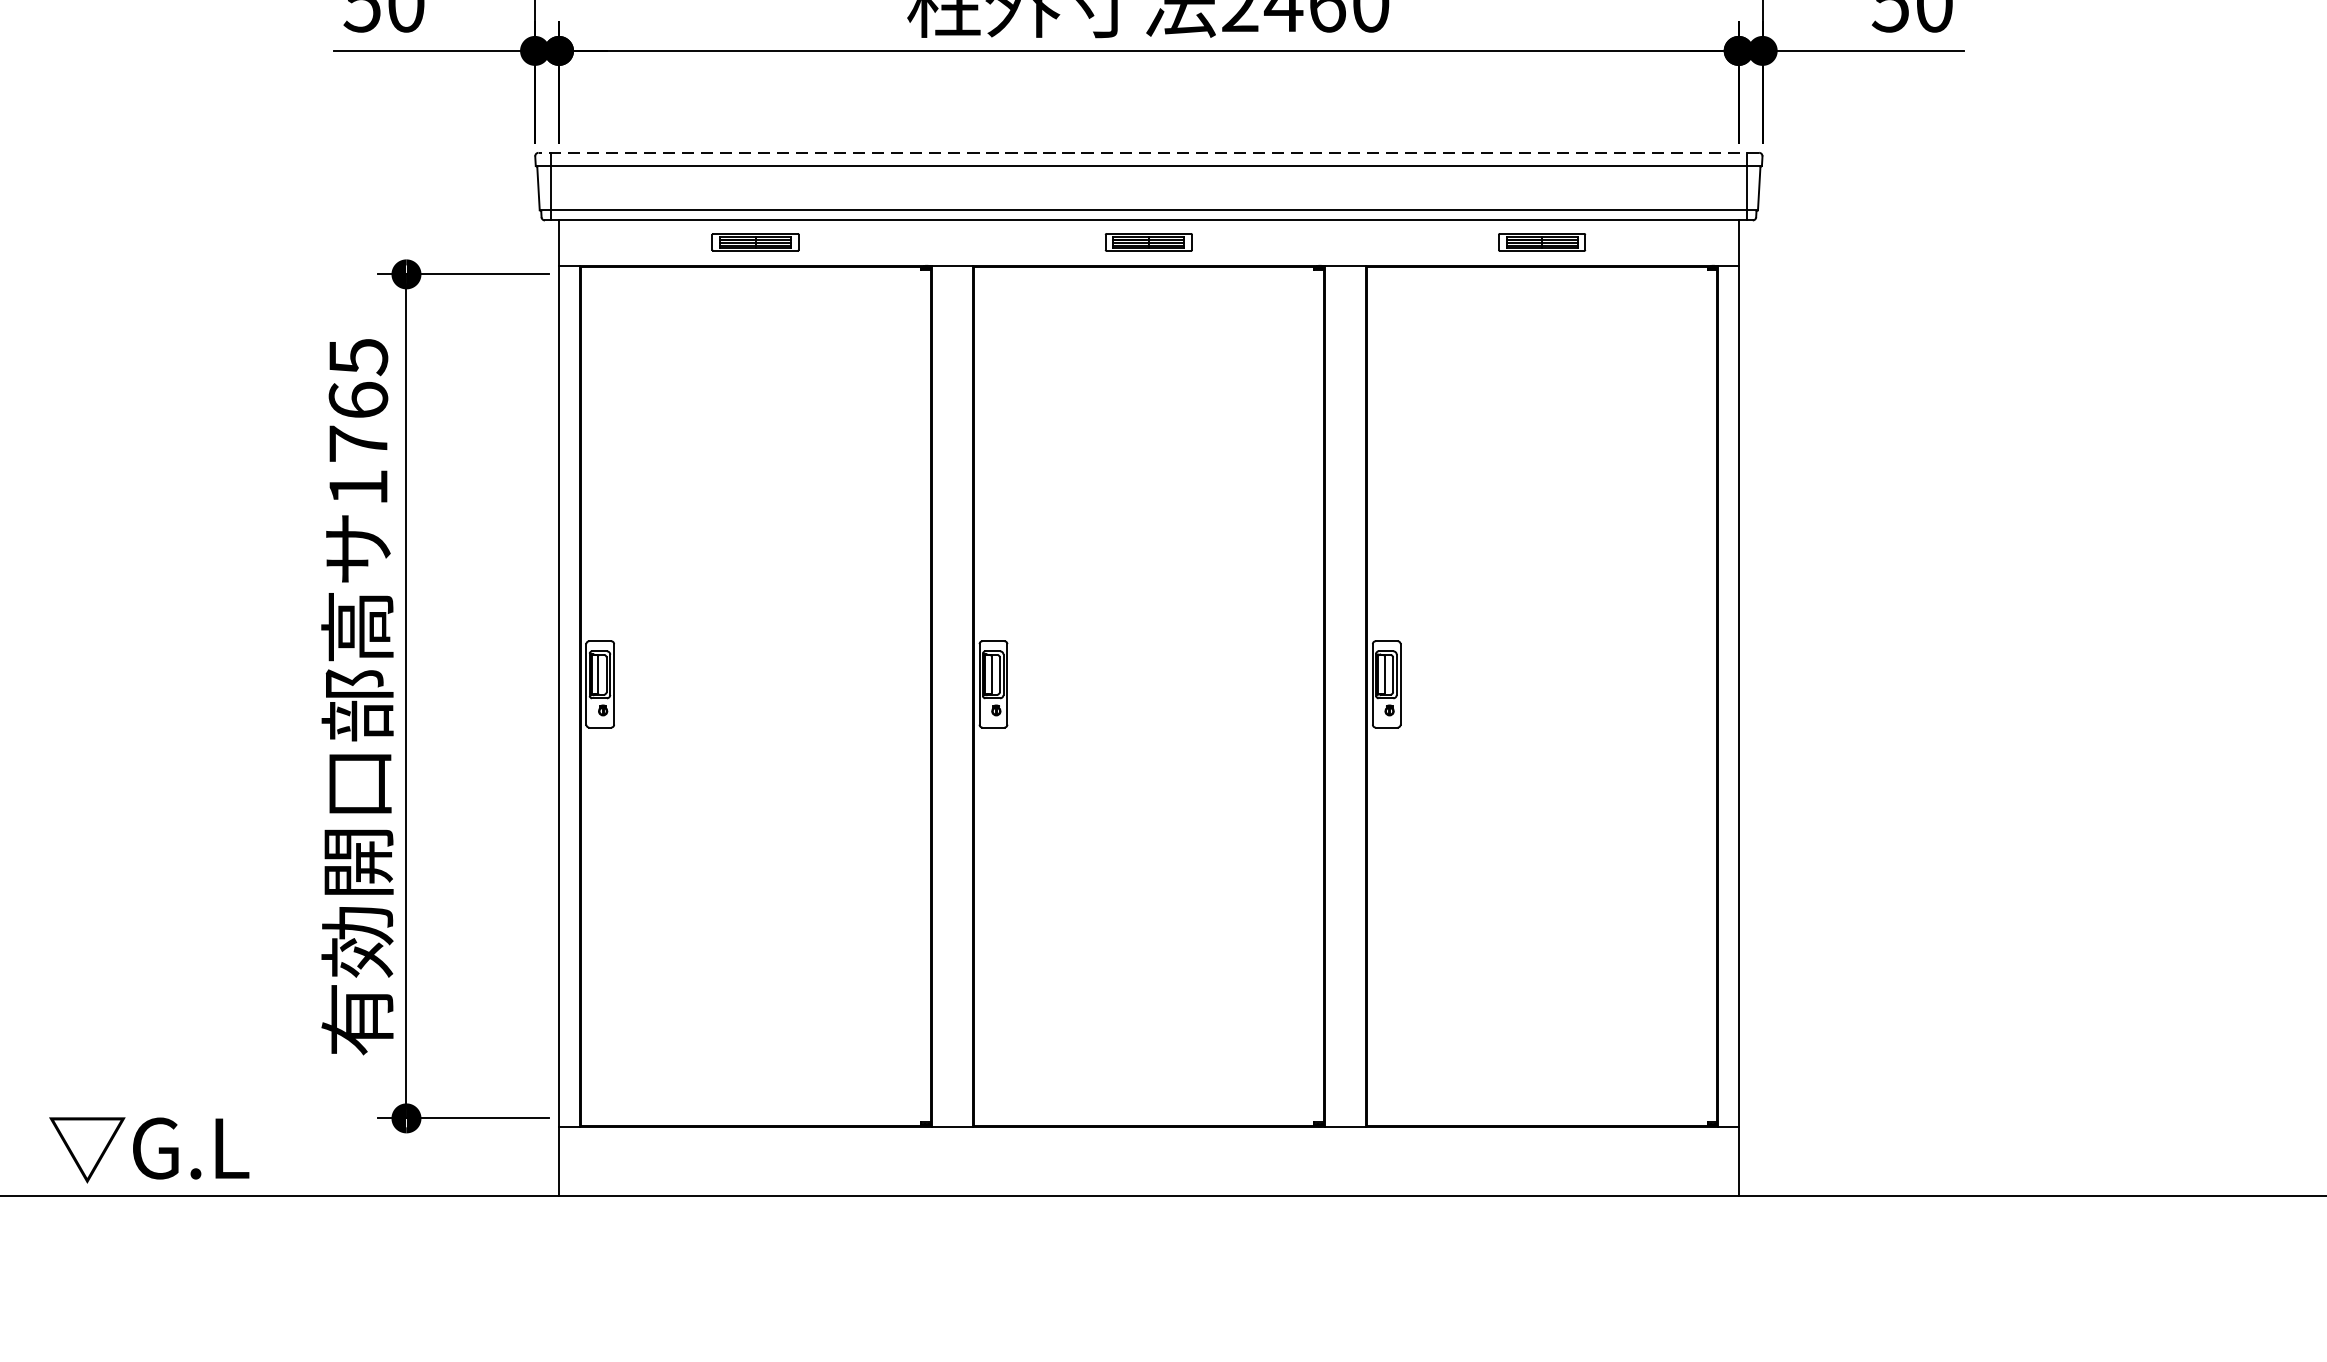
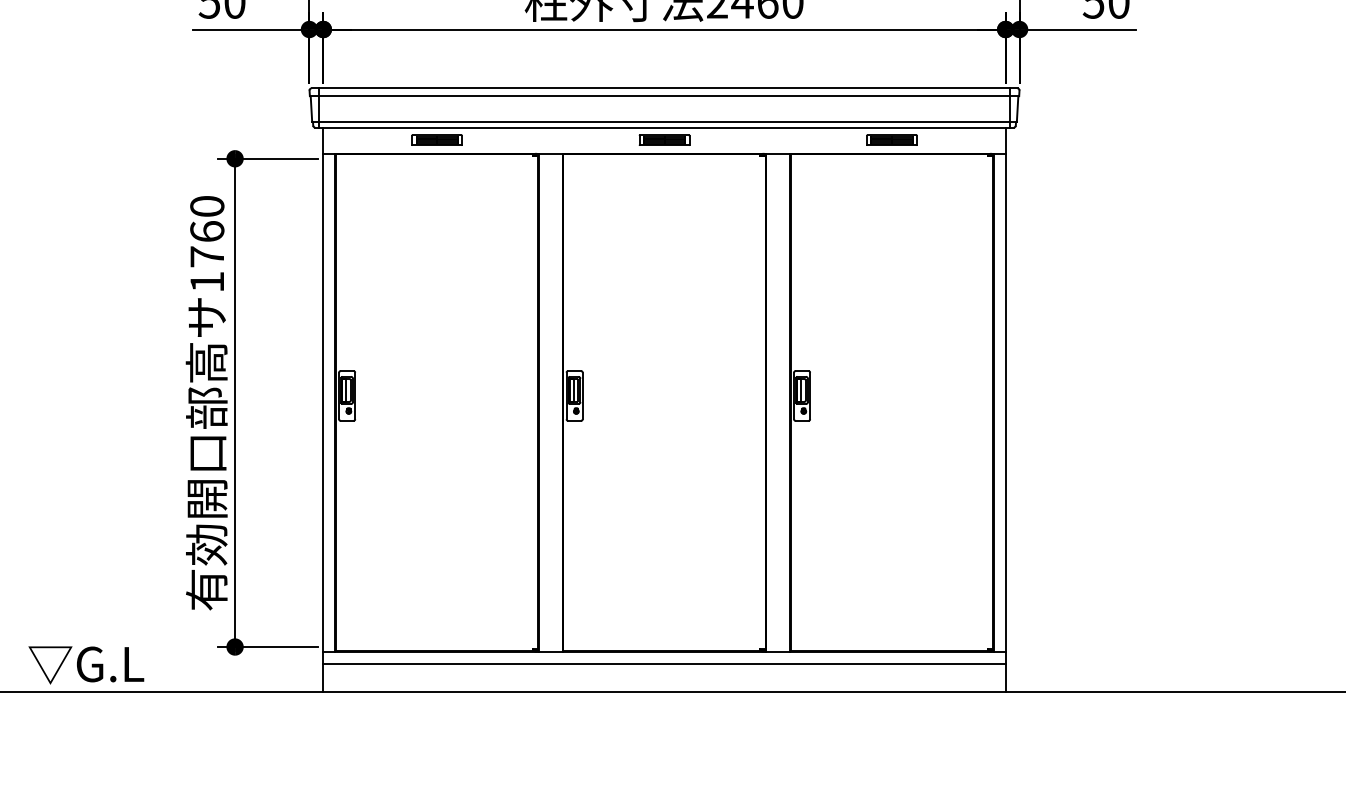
line: (1148, 152) -> (664, 88), dashed -> solid
text: (358, 356) -> (207, 206), 1765 -> 1760
line: (1148, 1148) -> (664, 664), added

